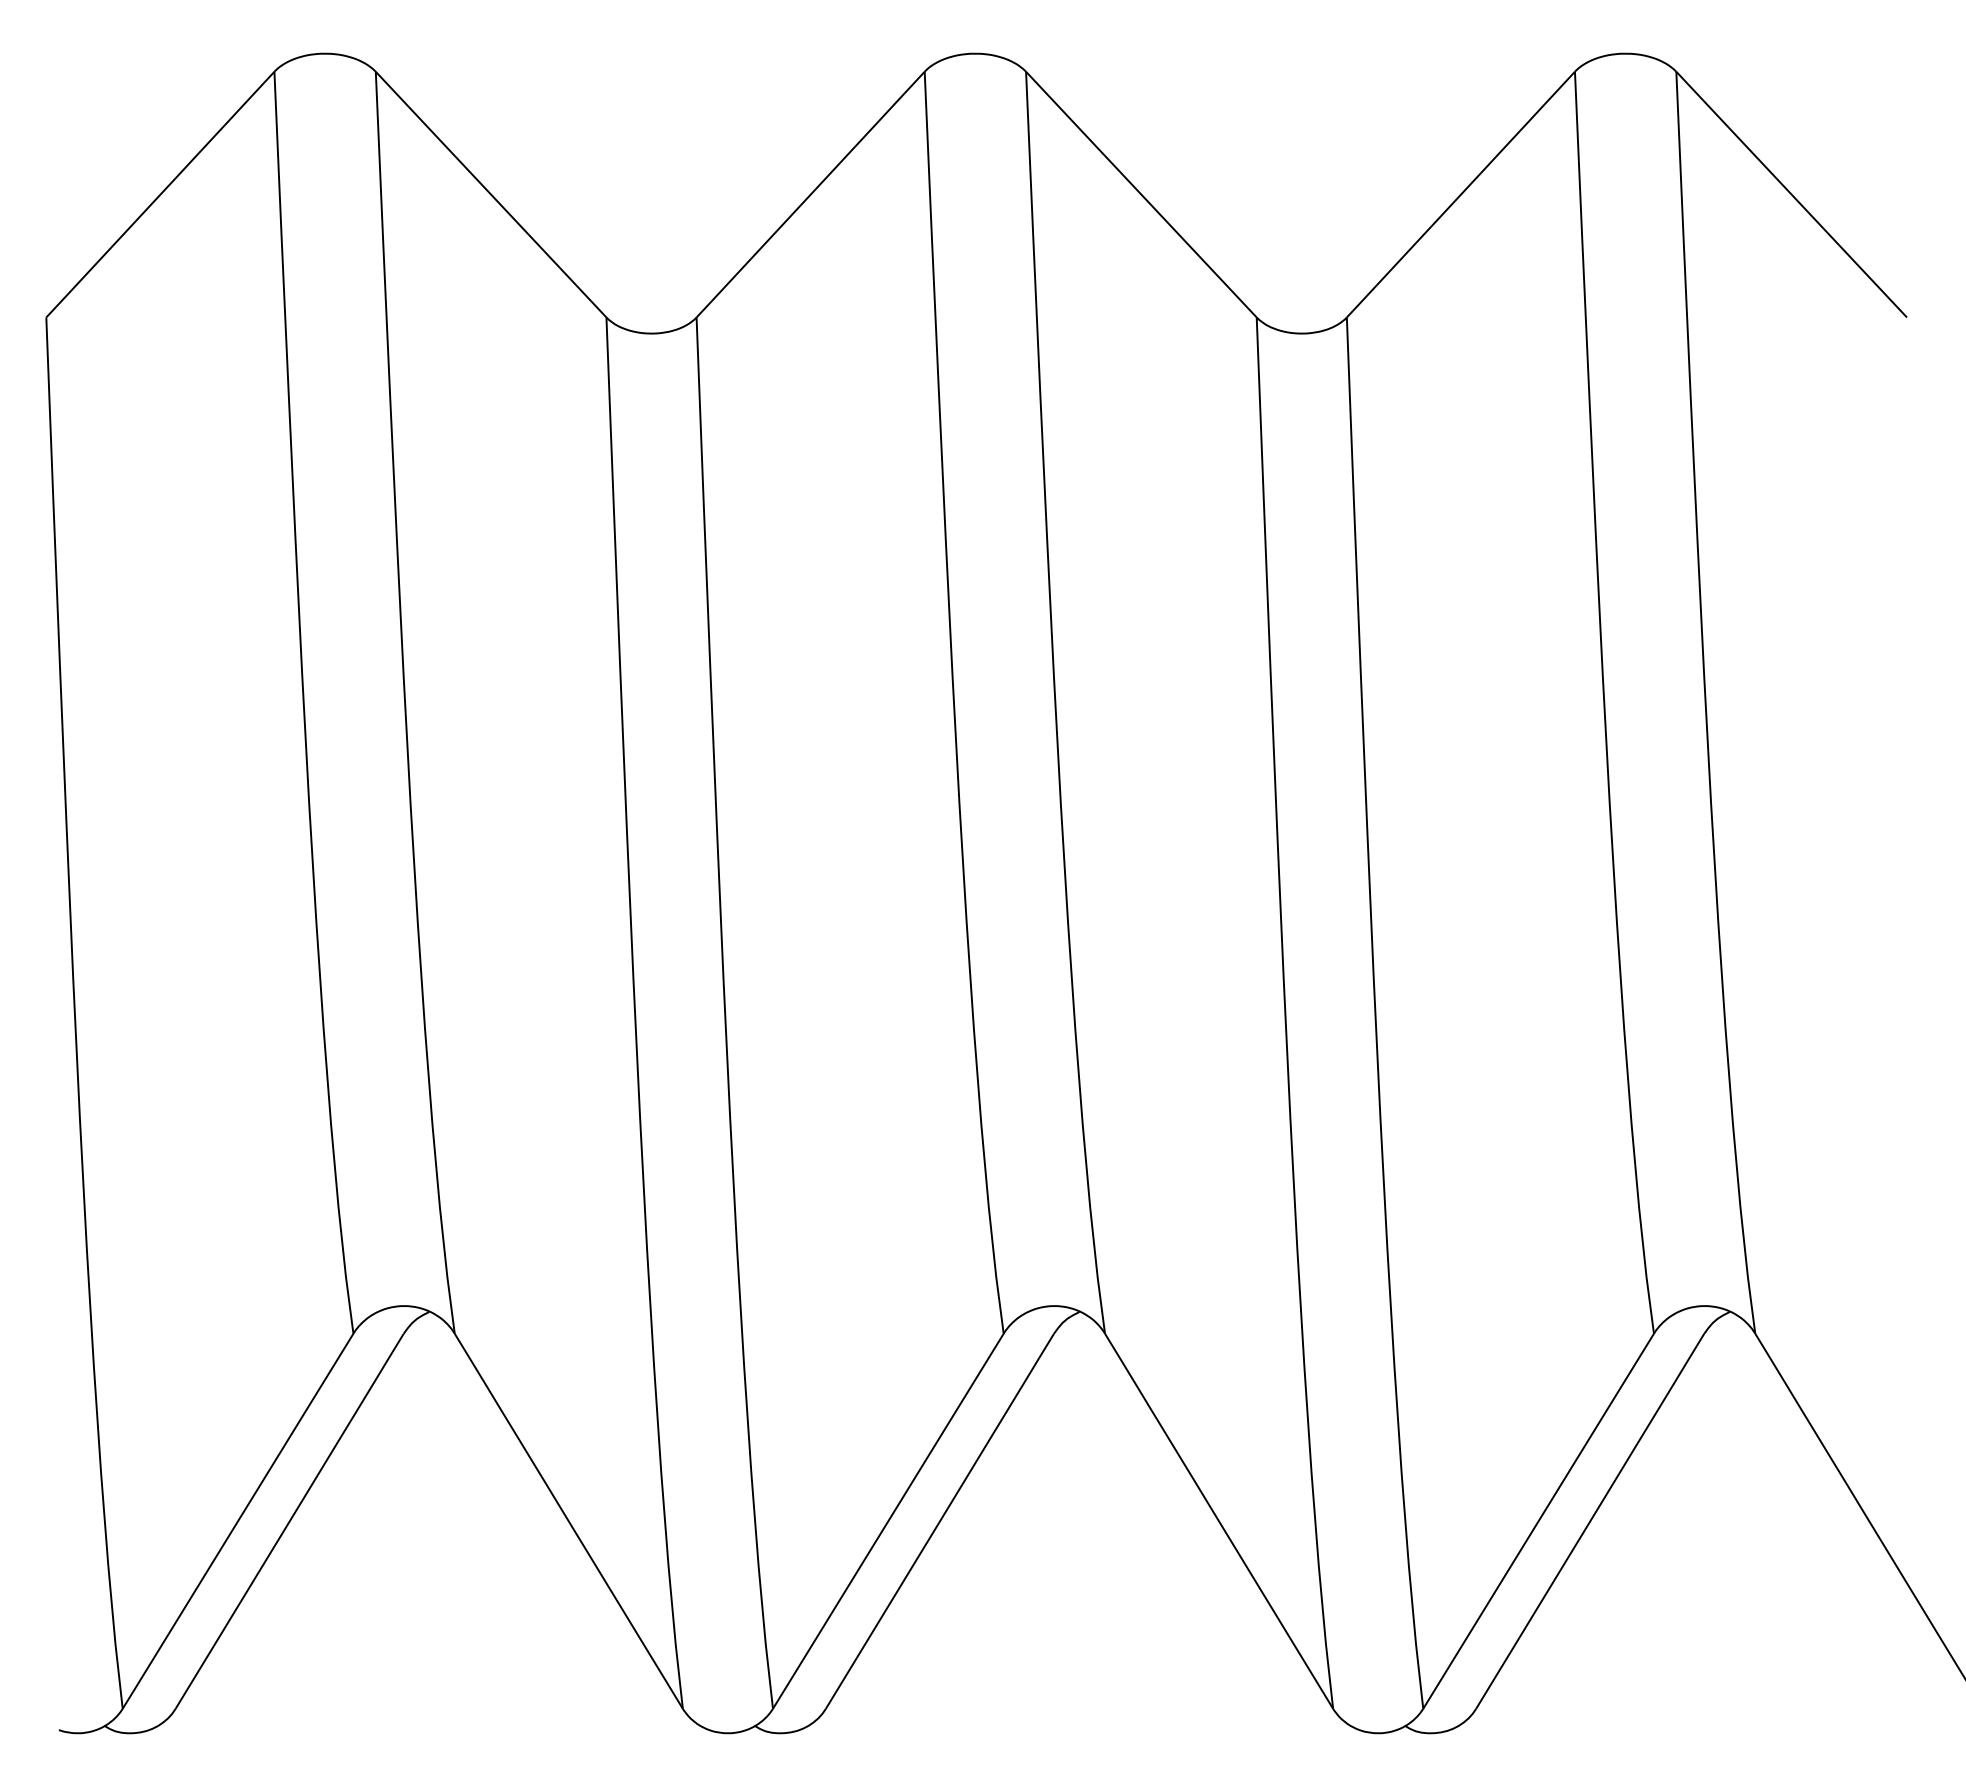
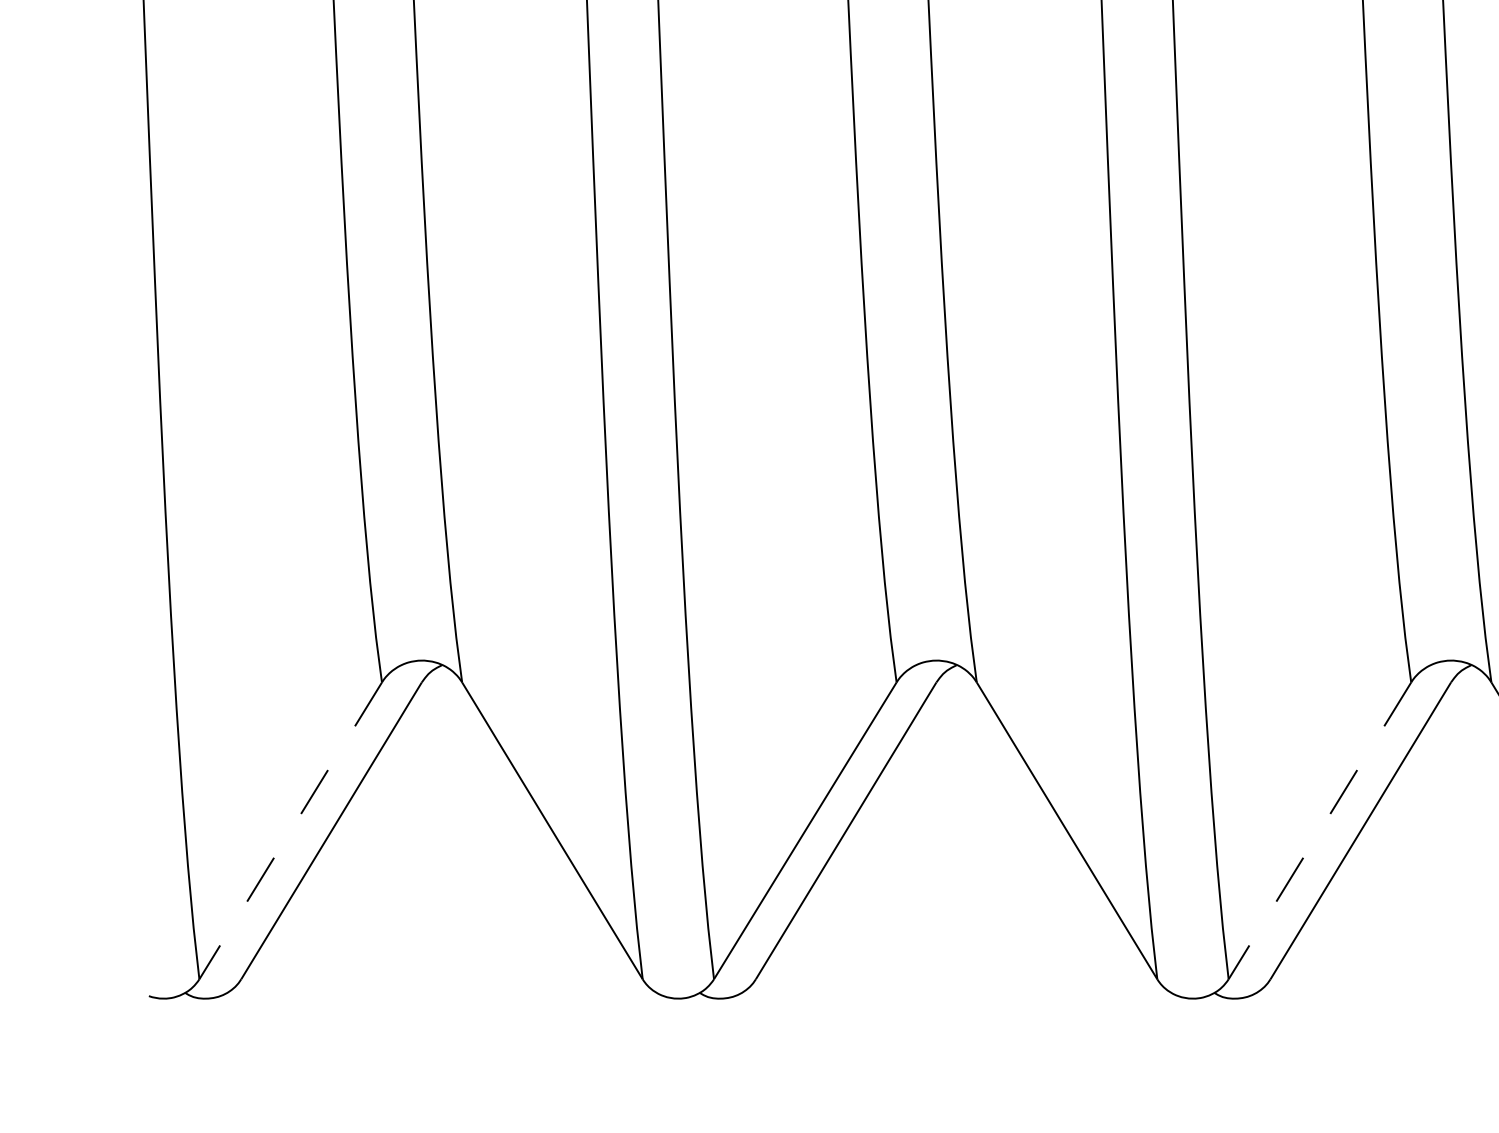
line: (238, 1520) -> (291, 830), solid -> dashed
line: (1538, 1520) -> (1319, 830), solid -> dashed

